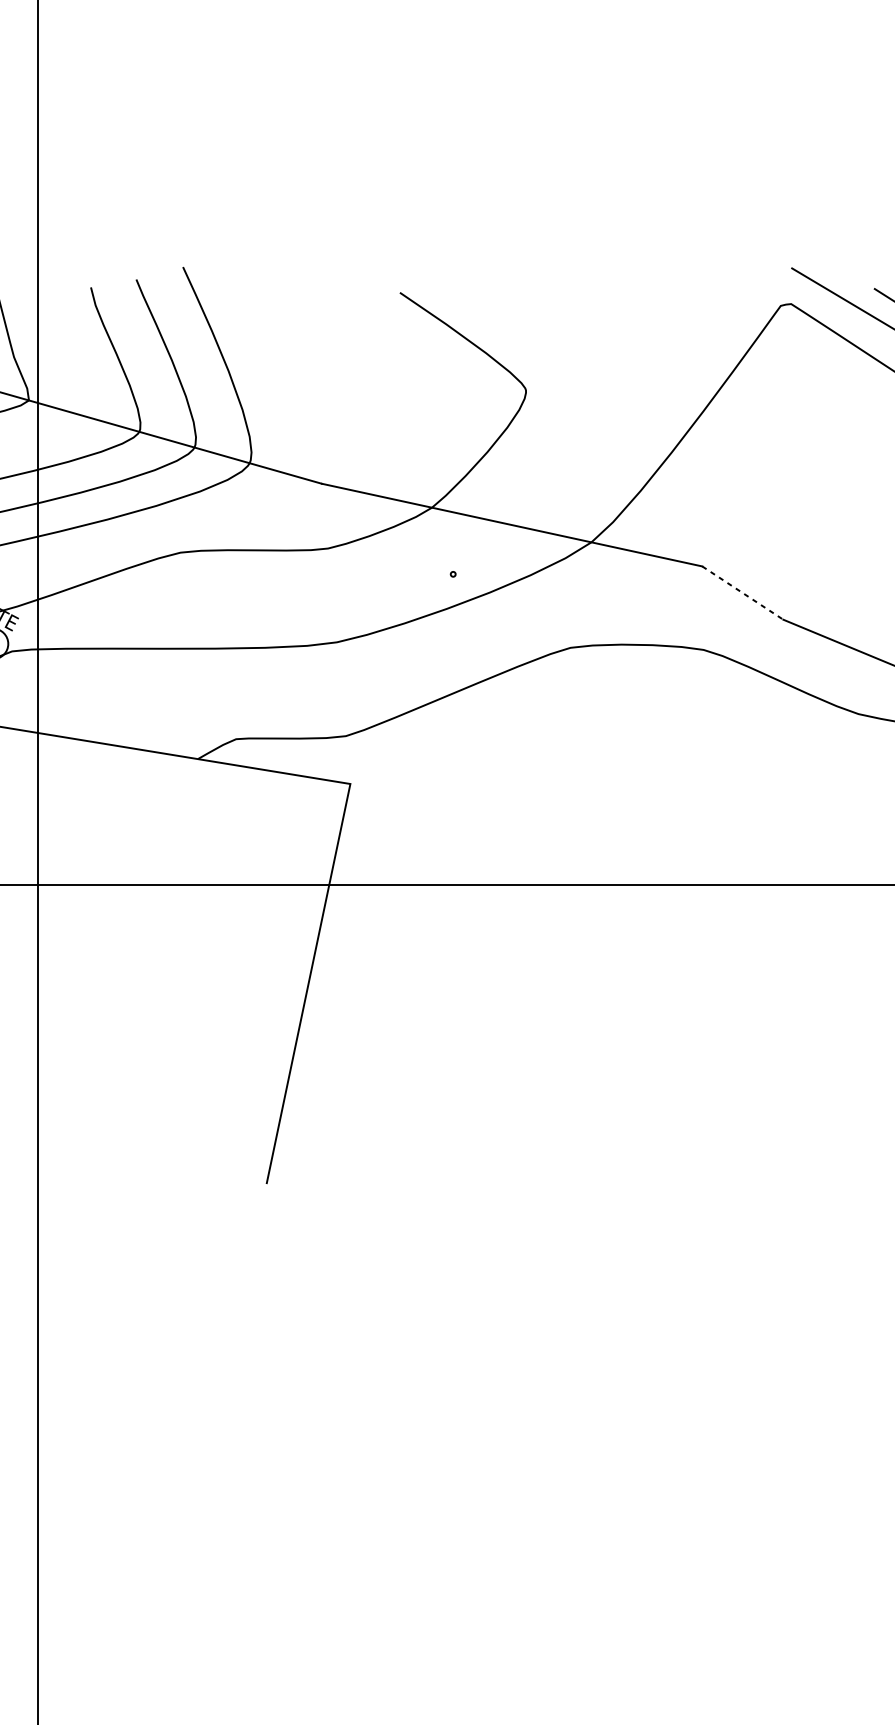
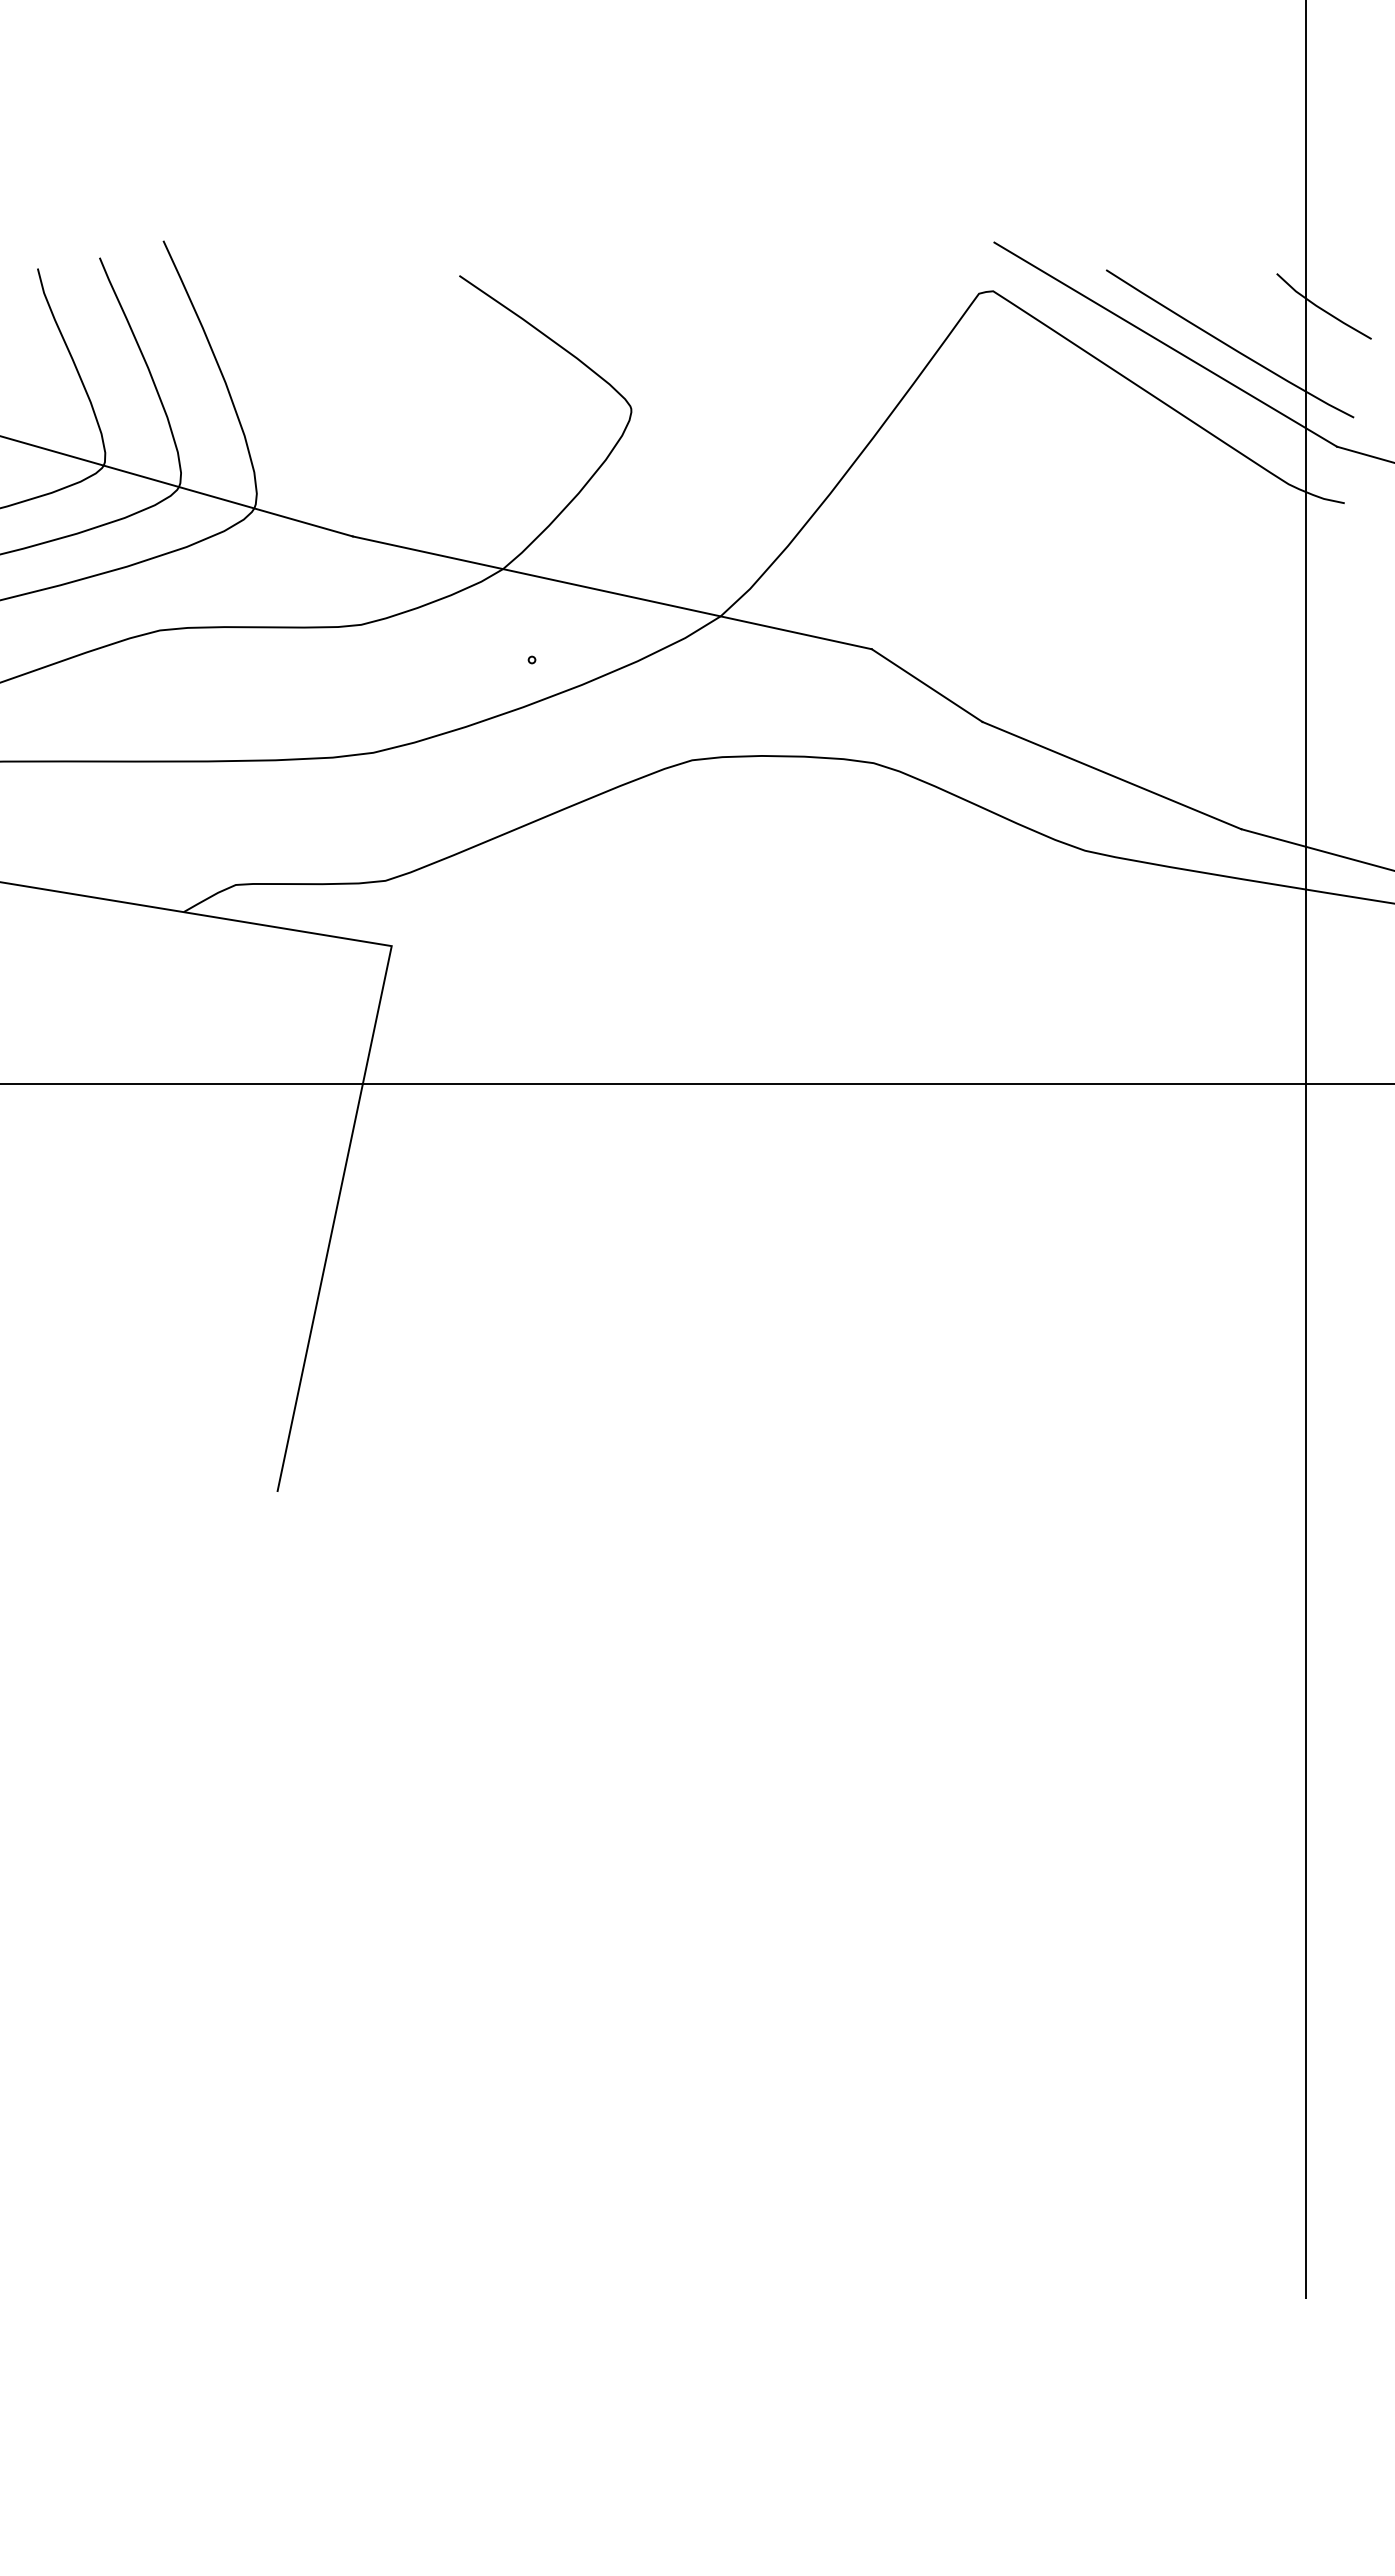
line: (743, 593) -> (927, 685), dashed -> solid

